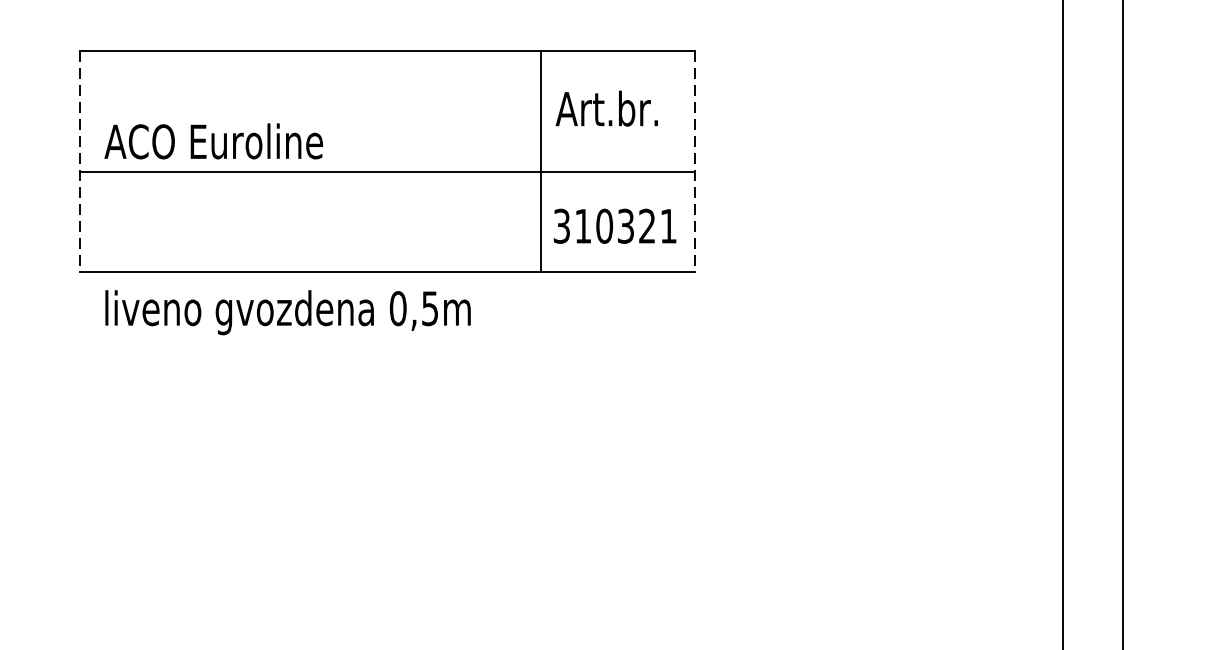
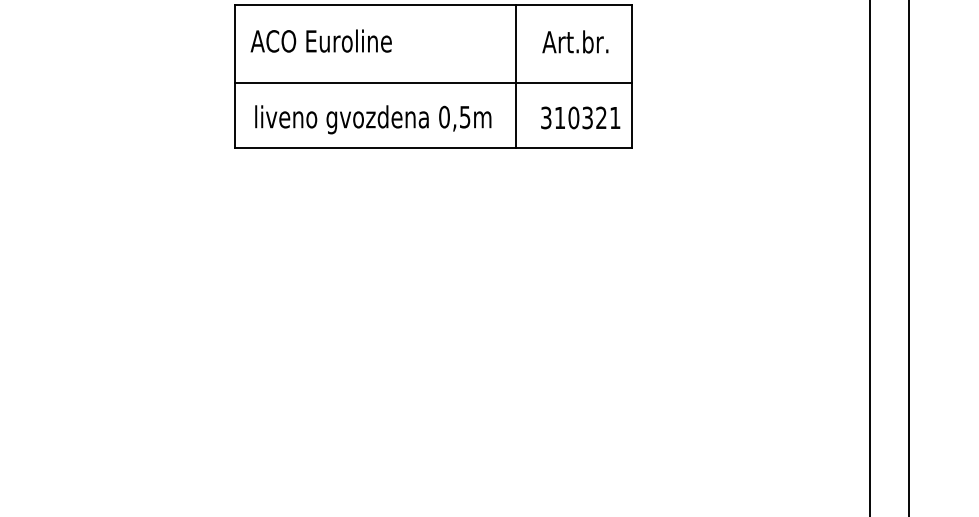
text: (212, 140) -> (320, 40), moved
line: (540, 160) -> (515, 75), moved
line: (79, 162) -> (234, 76), dashed -> solid
line: (695, 162) -> (632, 76), dashed -> solid
text: (288, 312) -> (373, 119), moved

